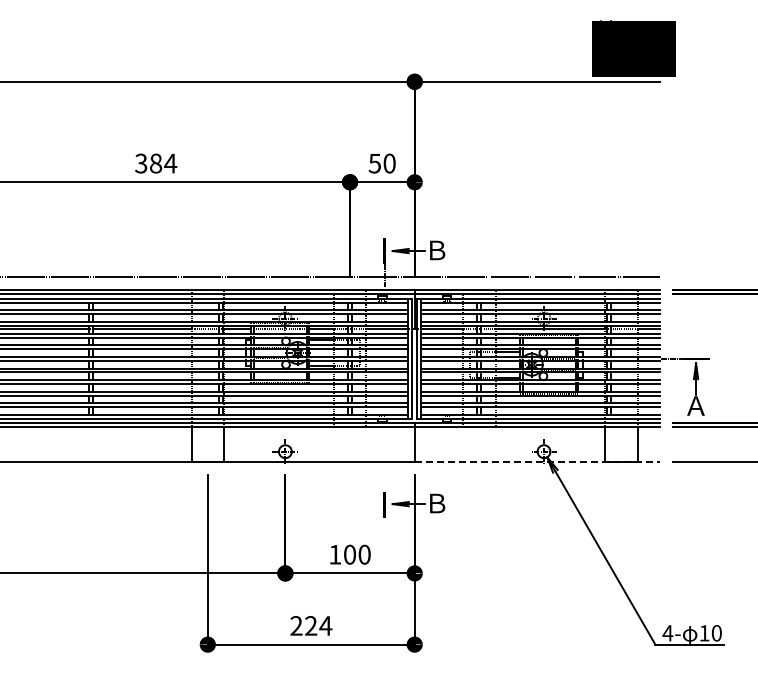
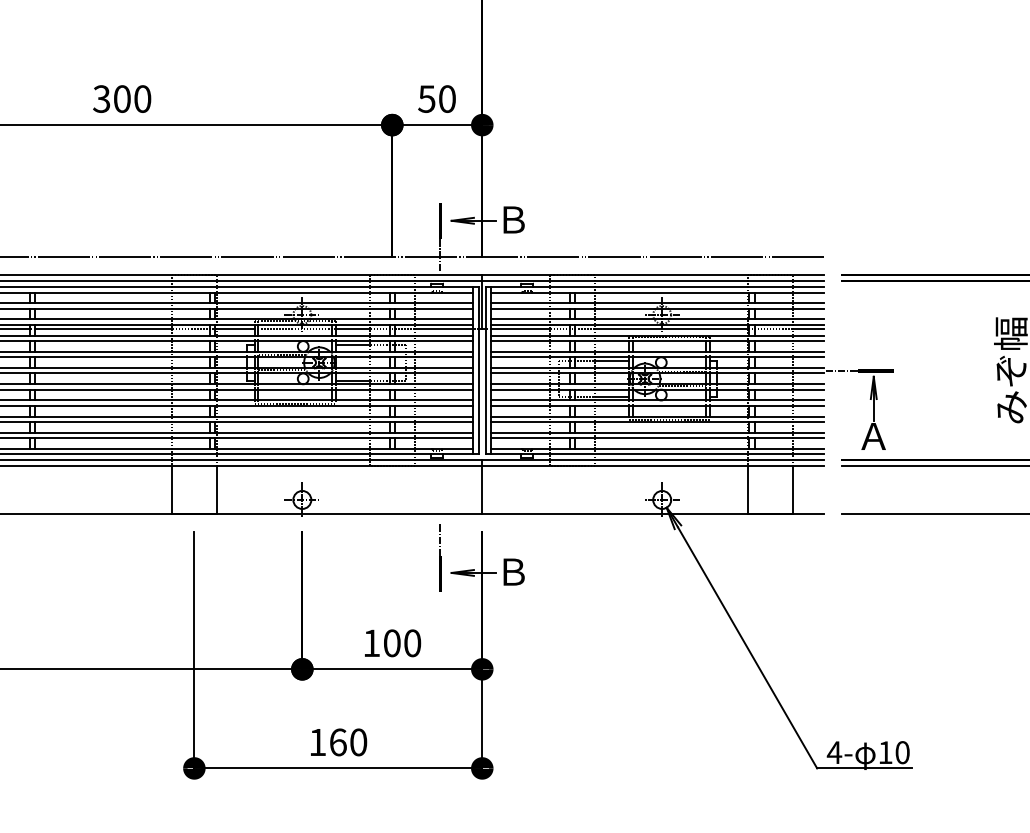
text: (163, 163) -> (132, 98), 384 -> 300
line: (537, 462) -> (653, 514), dashed -> solid
line: (384, 480) -> (440, 540), added
text: (311, 625) -> (338, 741), 224 -> 160

